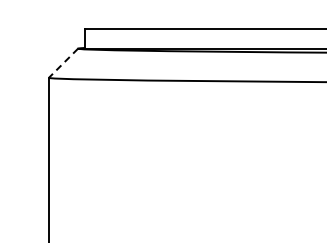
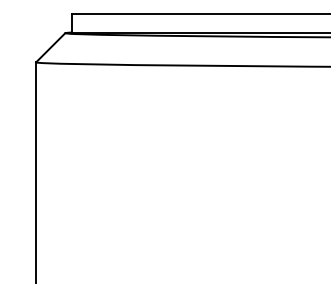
line: (63, 62) -> (50, 47), dashed -> solid

